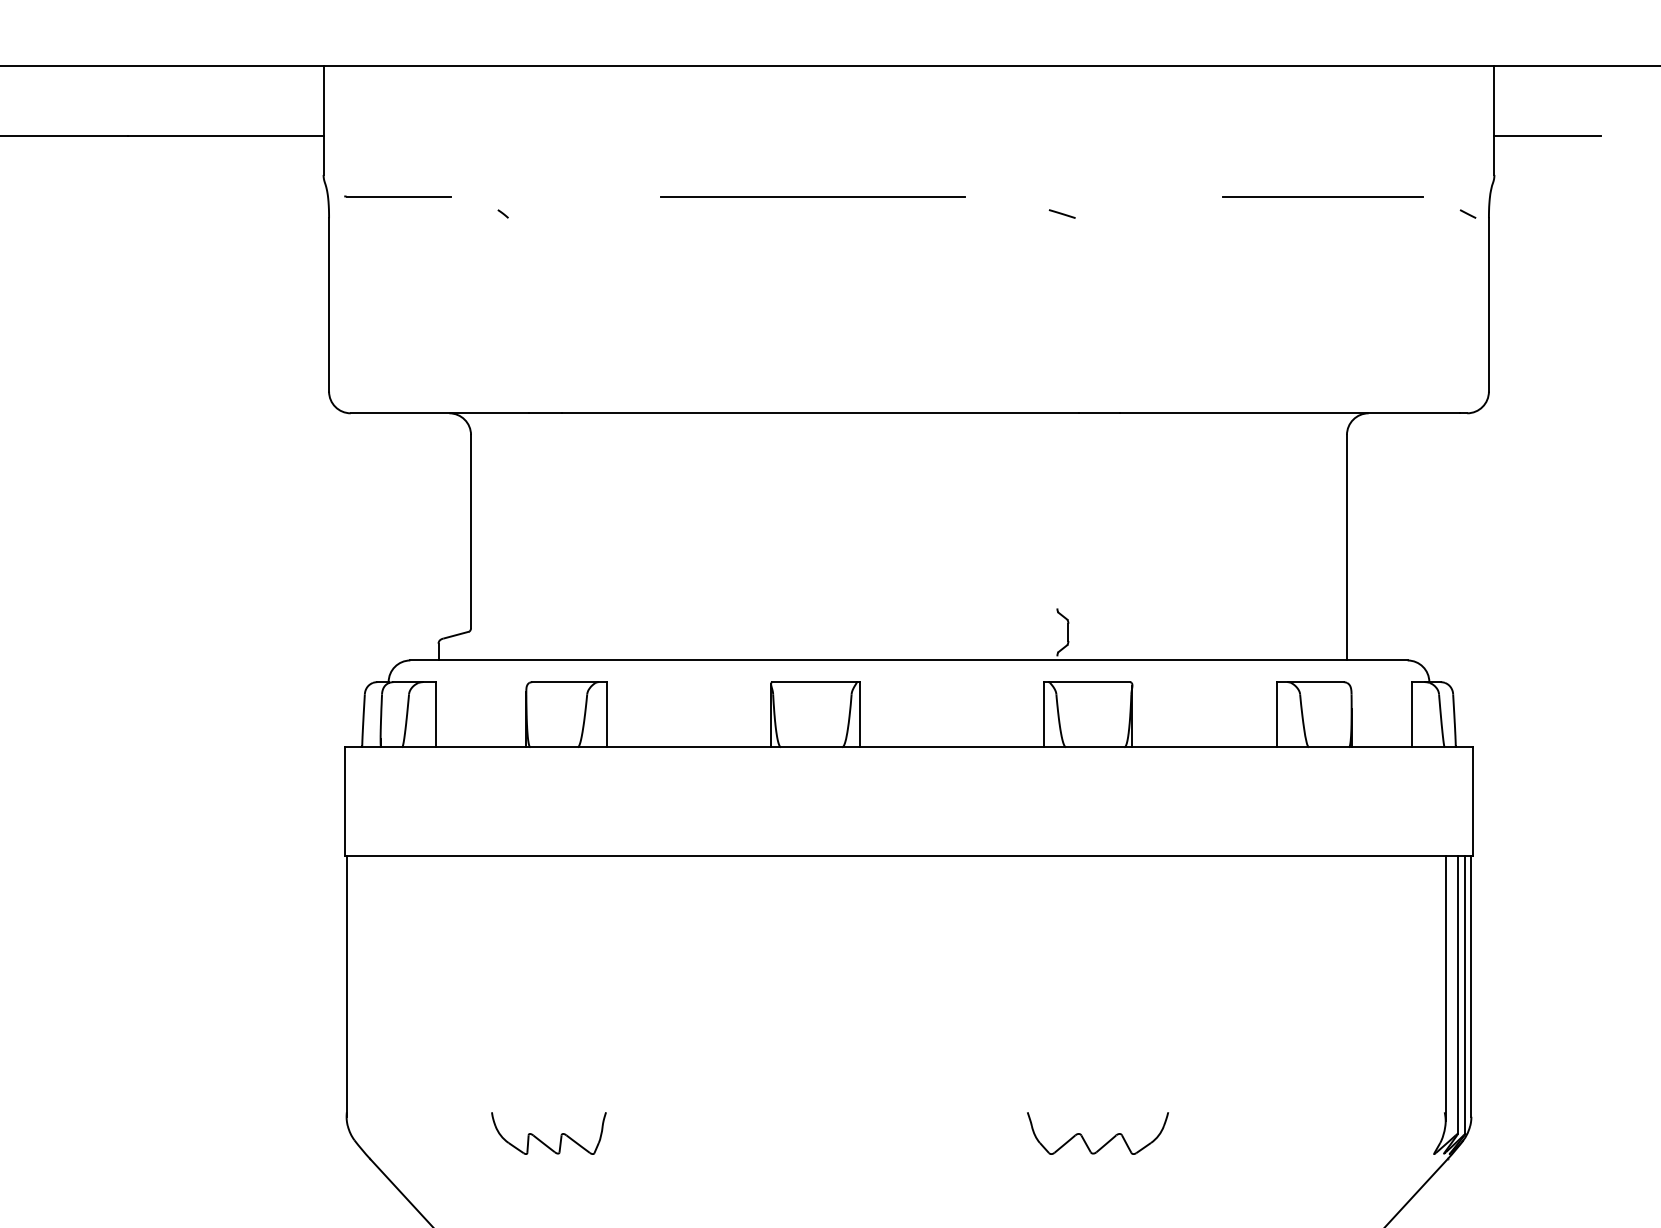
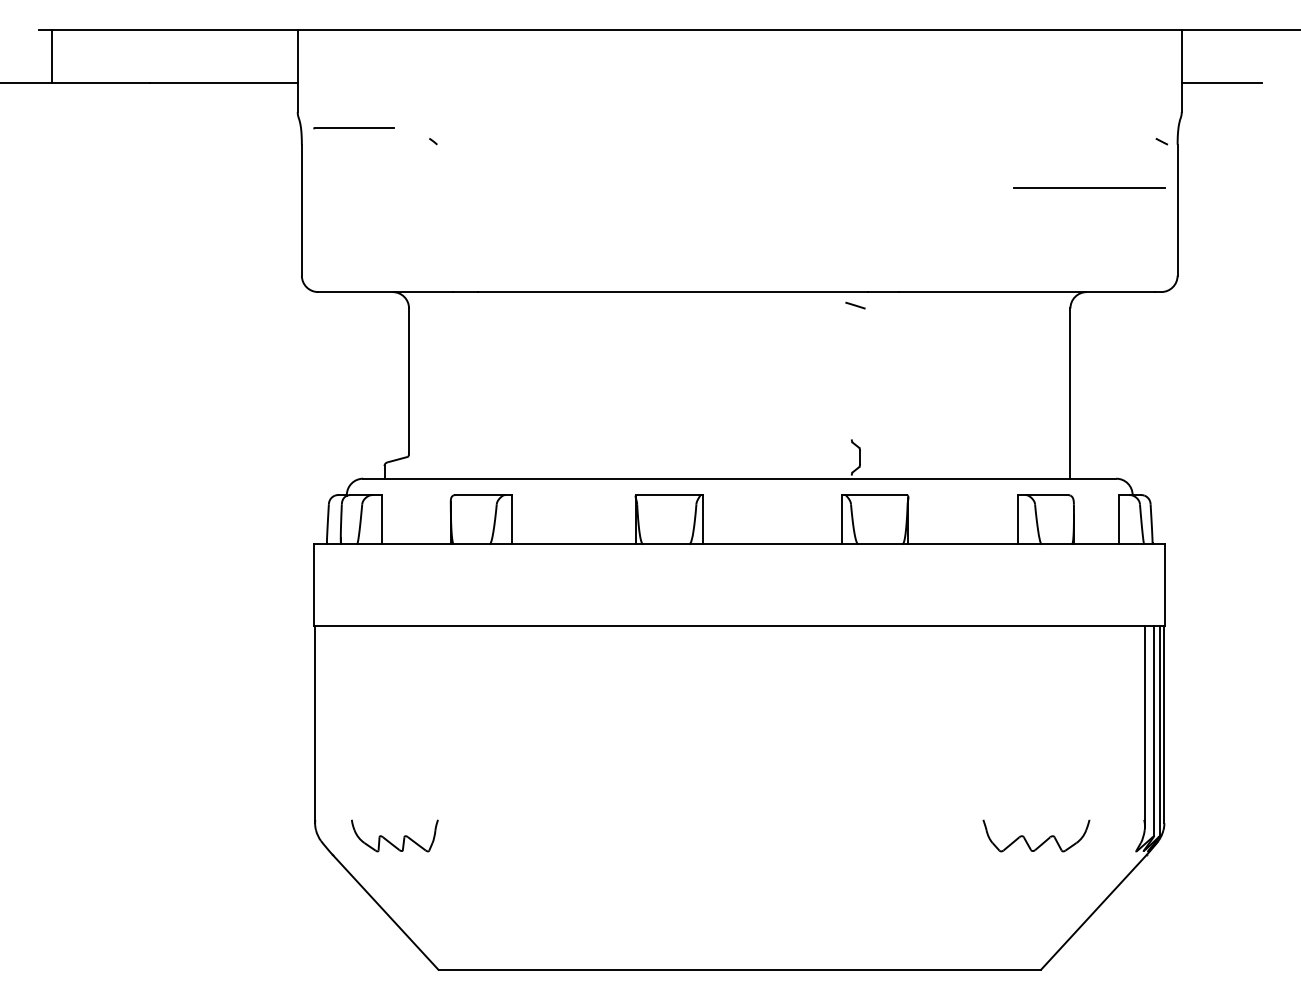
line: (1323, 195) -> (1089, 187), moved
line: (813, 196) -> (667, 128), removed
line: (1062, 213) -> (855, 305), moved
part: (543, 1140) -> (390, 841), moved
part: (1107, 1140) -> (1043, 841), moved

